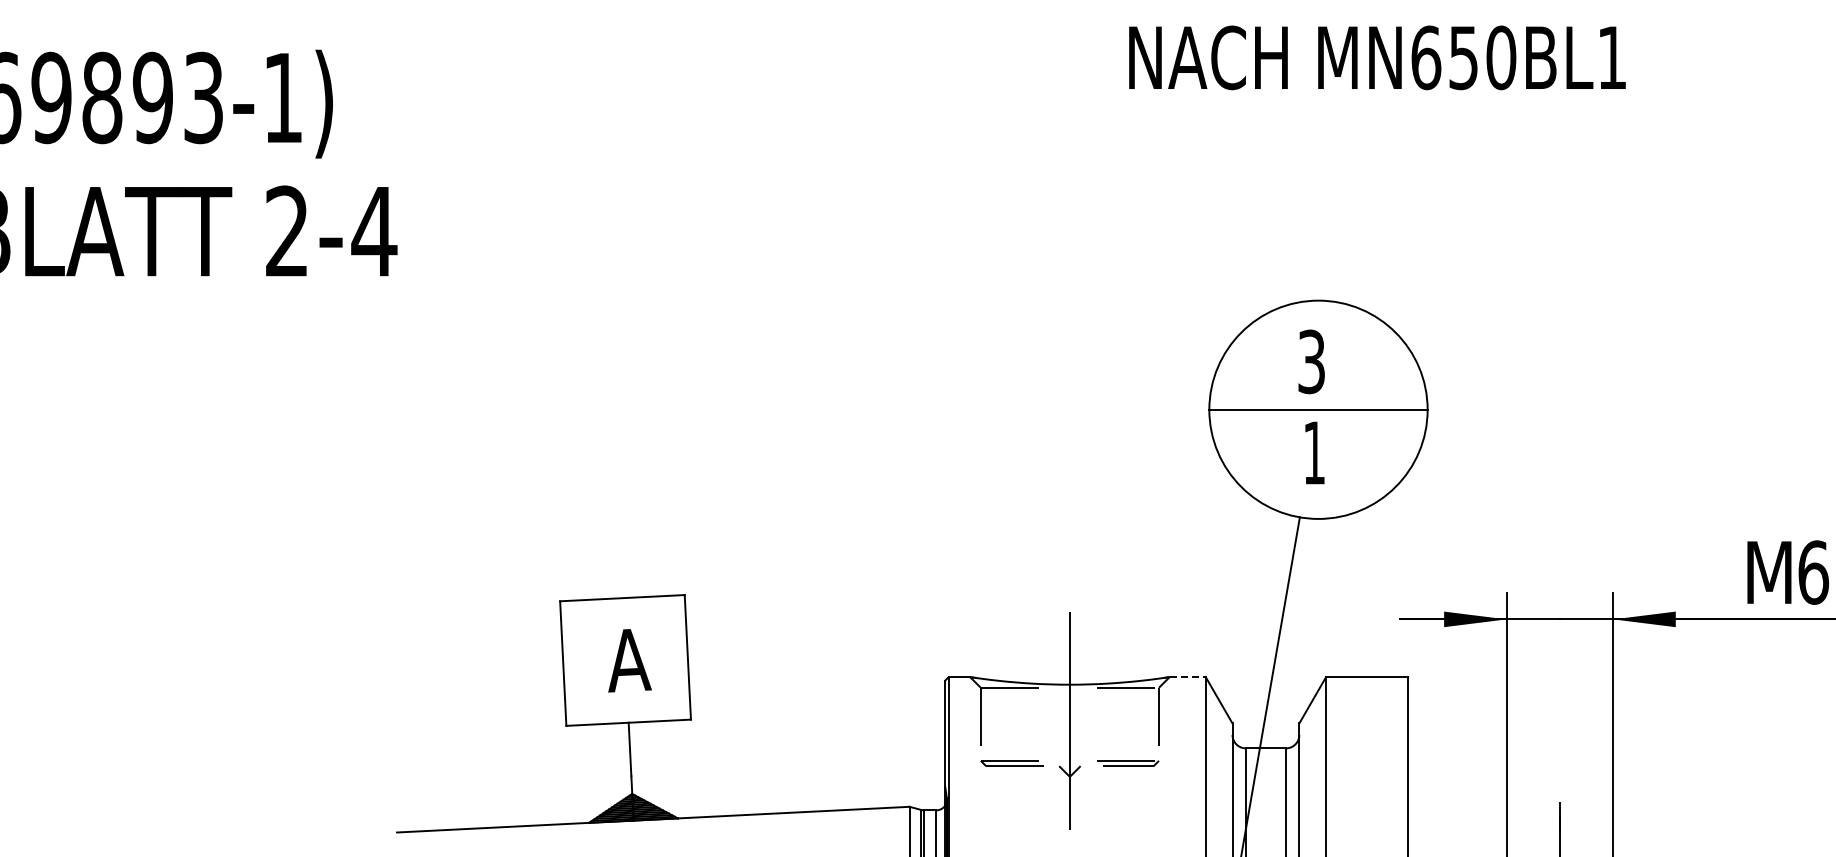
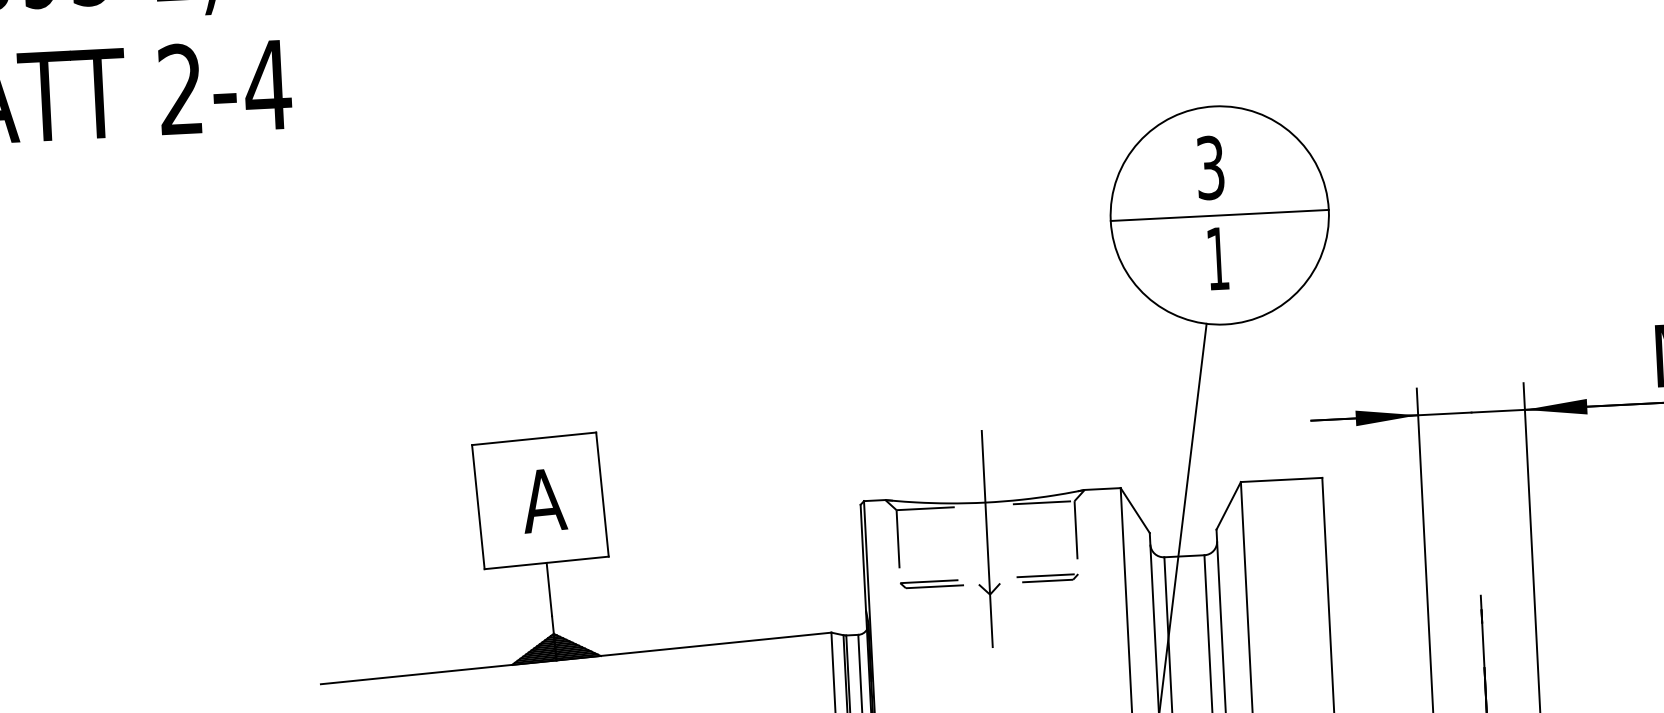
line: (1188, 677) -> (1103, 489), dashed -> solid

